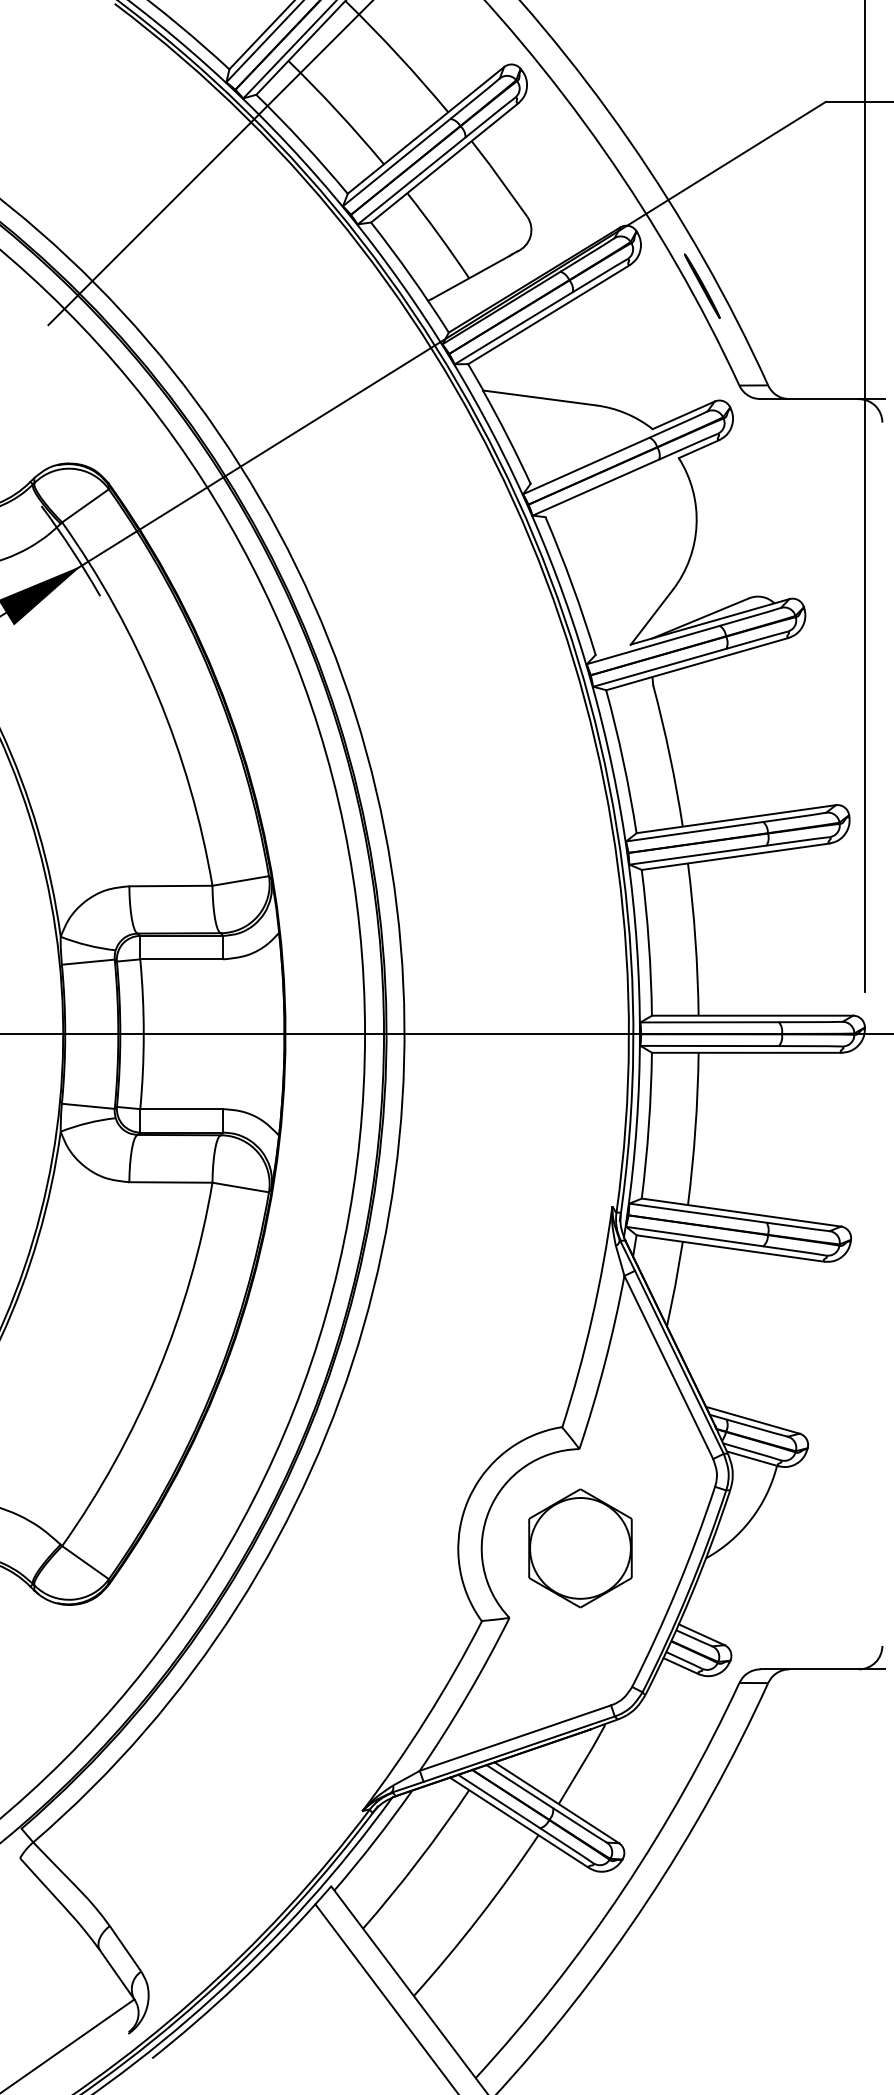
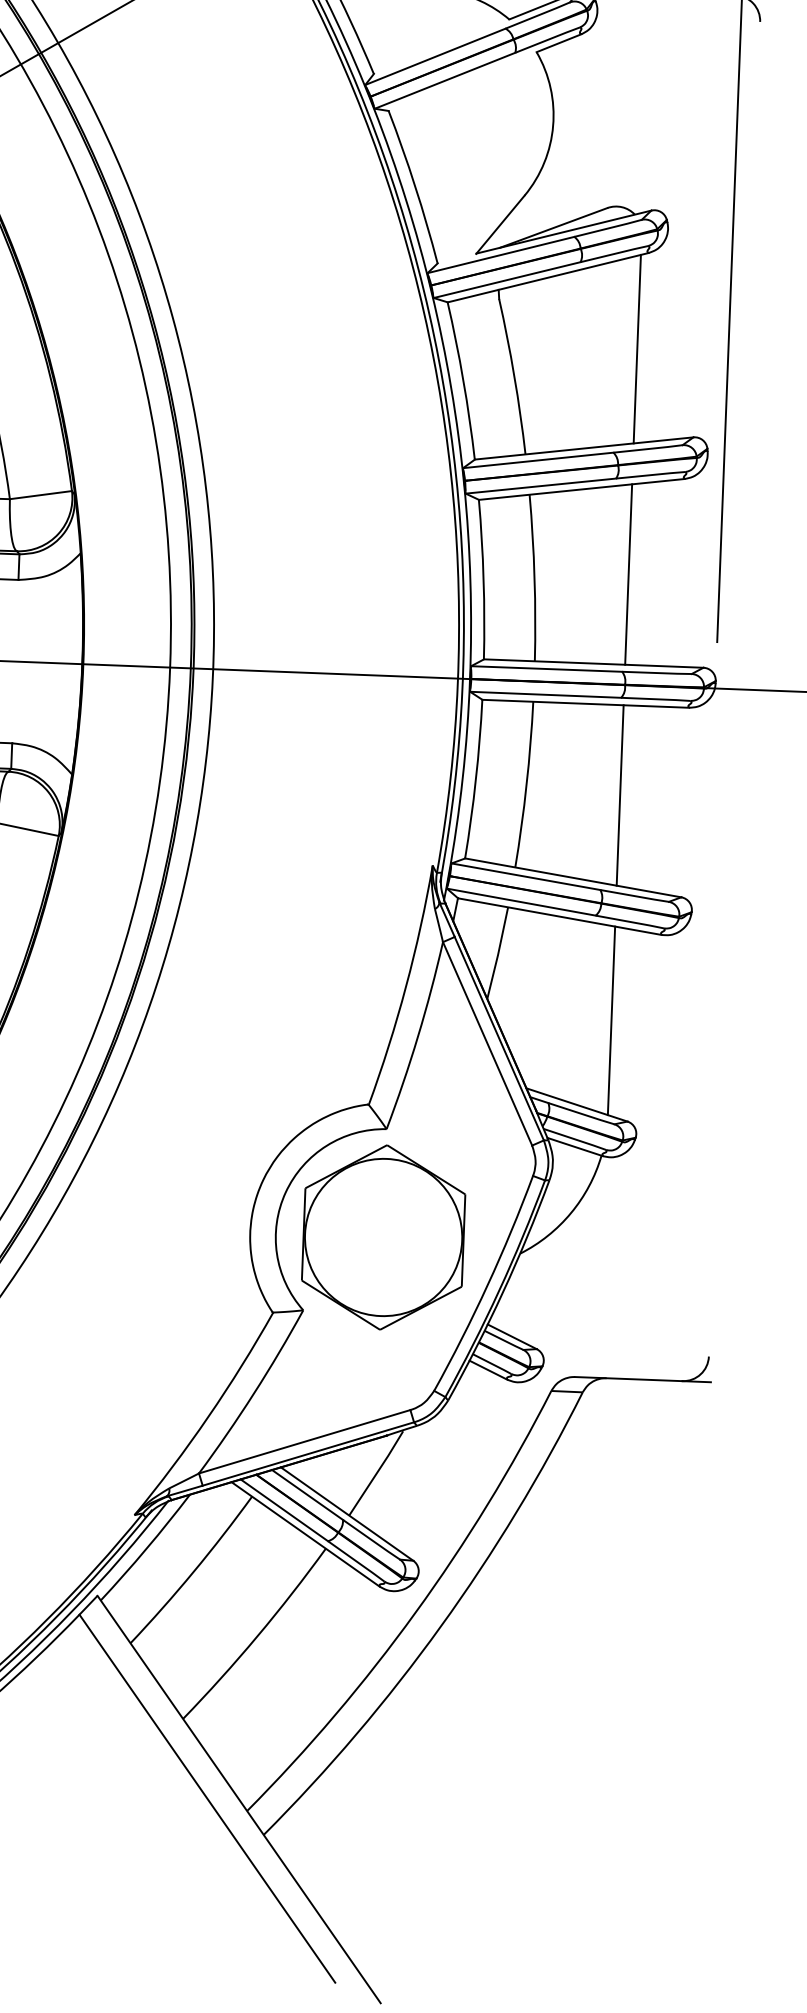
line: (781, 726) -> (637, 349), added
line: (781, 932) -> (628, 574), added
line: (781, 1135) -> (620, 795), added
line: (781, 1341) -> (611, 1020), added
part: (580, 1548) -> (383, 1237), size x1.43

